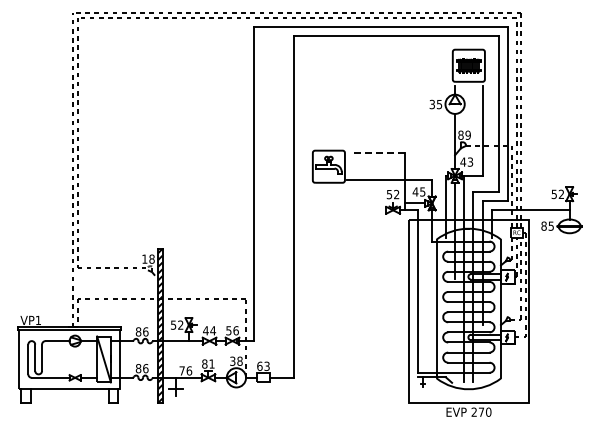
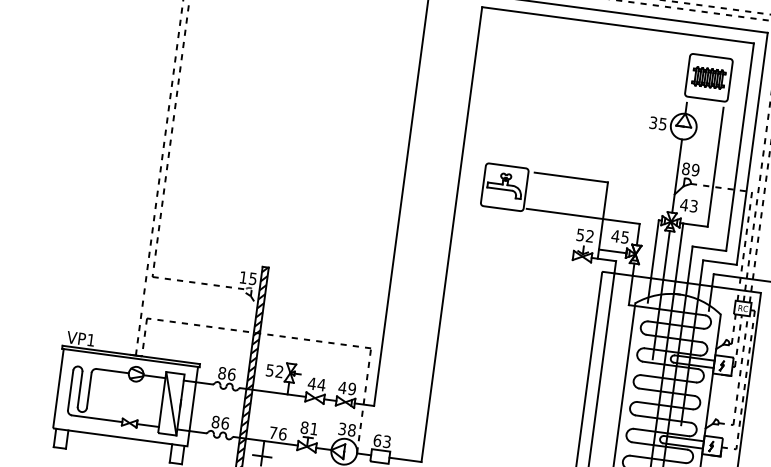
line: (377, 152) -> (571, 176), dashed -> solid
text: (151, 258) -> (252, 277), 18 -> 15
text: (231, 330) -> (346, 387), 56 -> 49

